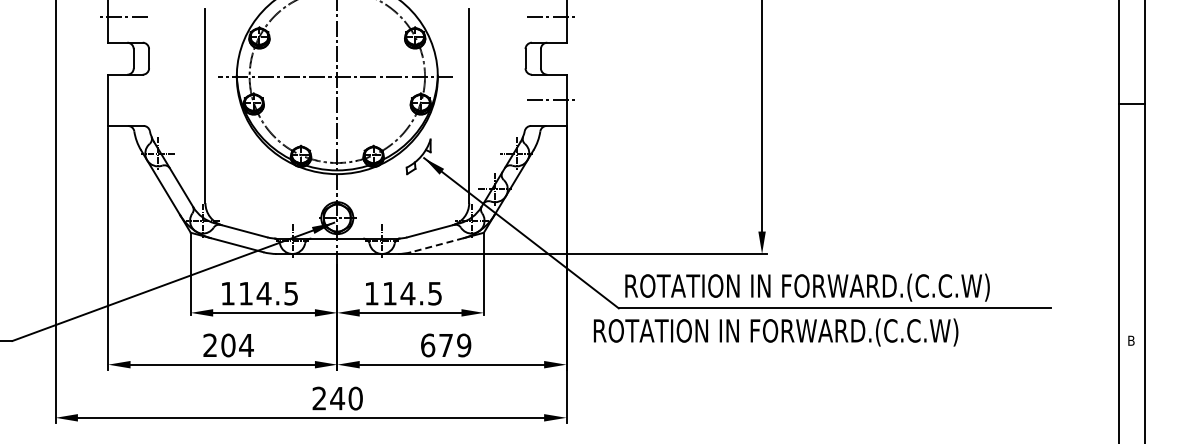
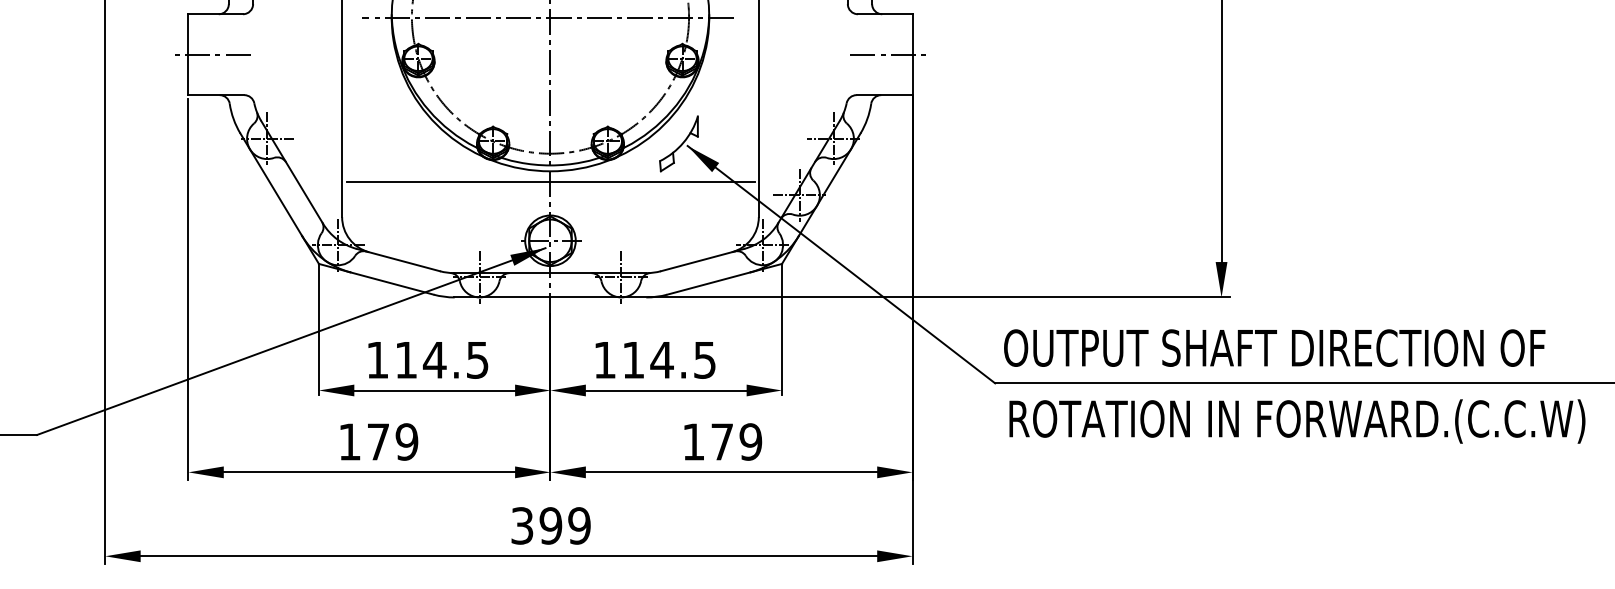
line: (123, 100) -> (212, 54), added
line: (337, 180) -> (550, 181), added
line: (437, 245) -> (708, 284), dashed -> solid
text: (806, 287) -> (1291, 350), ROTATION IN FORWARD.(C.C.W) -> OUTPUT SHAFT DIRECTION OF
text: (775, 332) -> (1296, 421), moved
text: (228, 345) -> (378, 442), 204 -> 179
text: (428, 345) -> (694, 442), 679 -> 179
text: (337, 398) -> (550, 525), 240 -> 399

